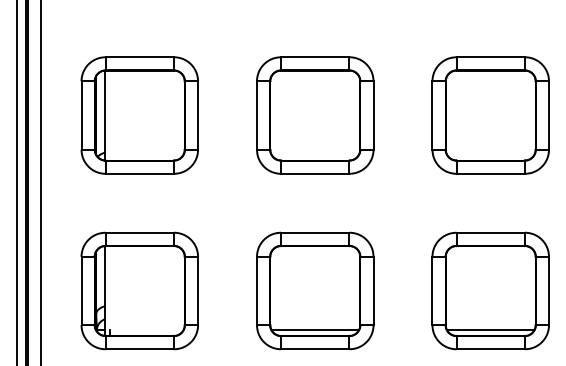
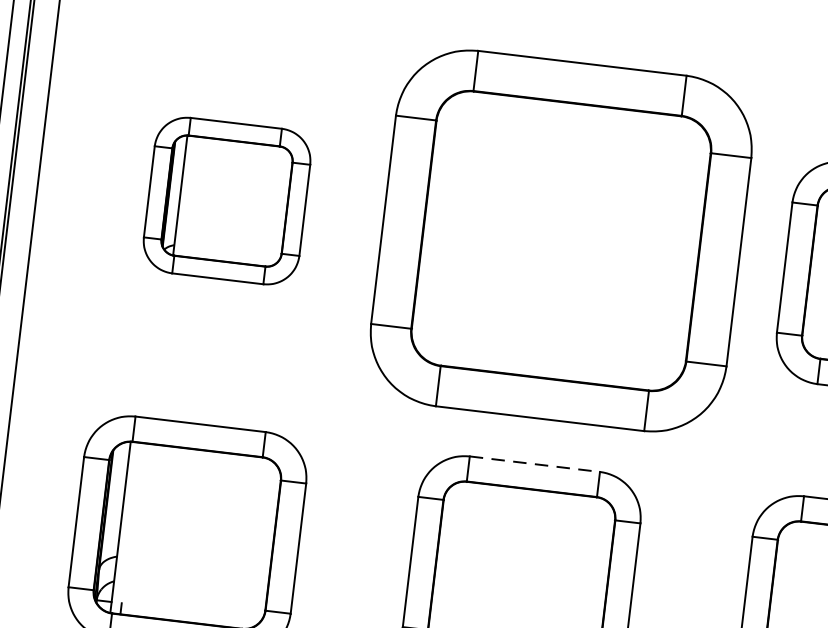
part: (139, 115) -> (226, 200), size x0.7
part: (315, 115) -> (561, 240), size x1.6
line: (315, 232) -> (535, 463), solid -> dashed

